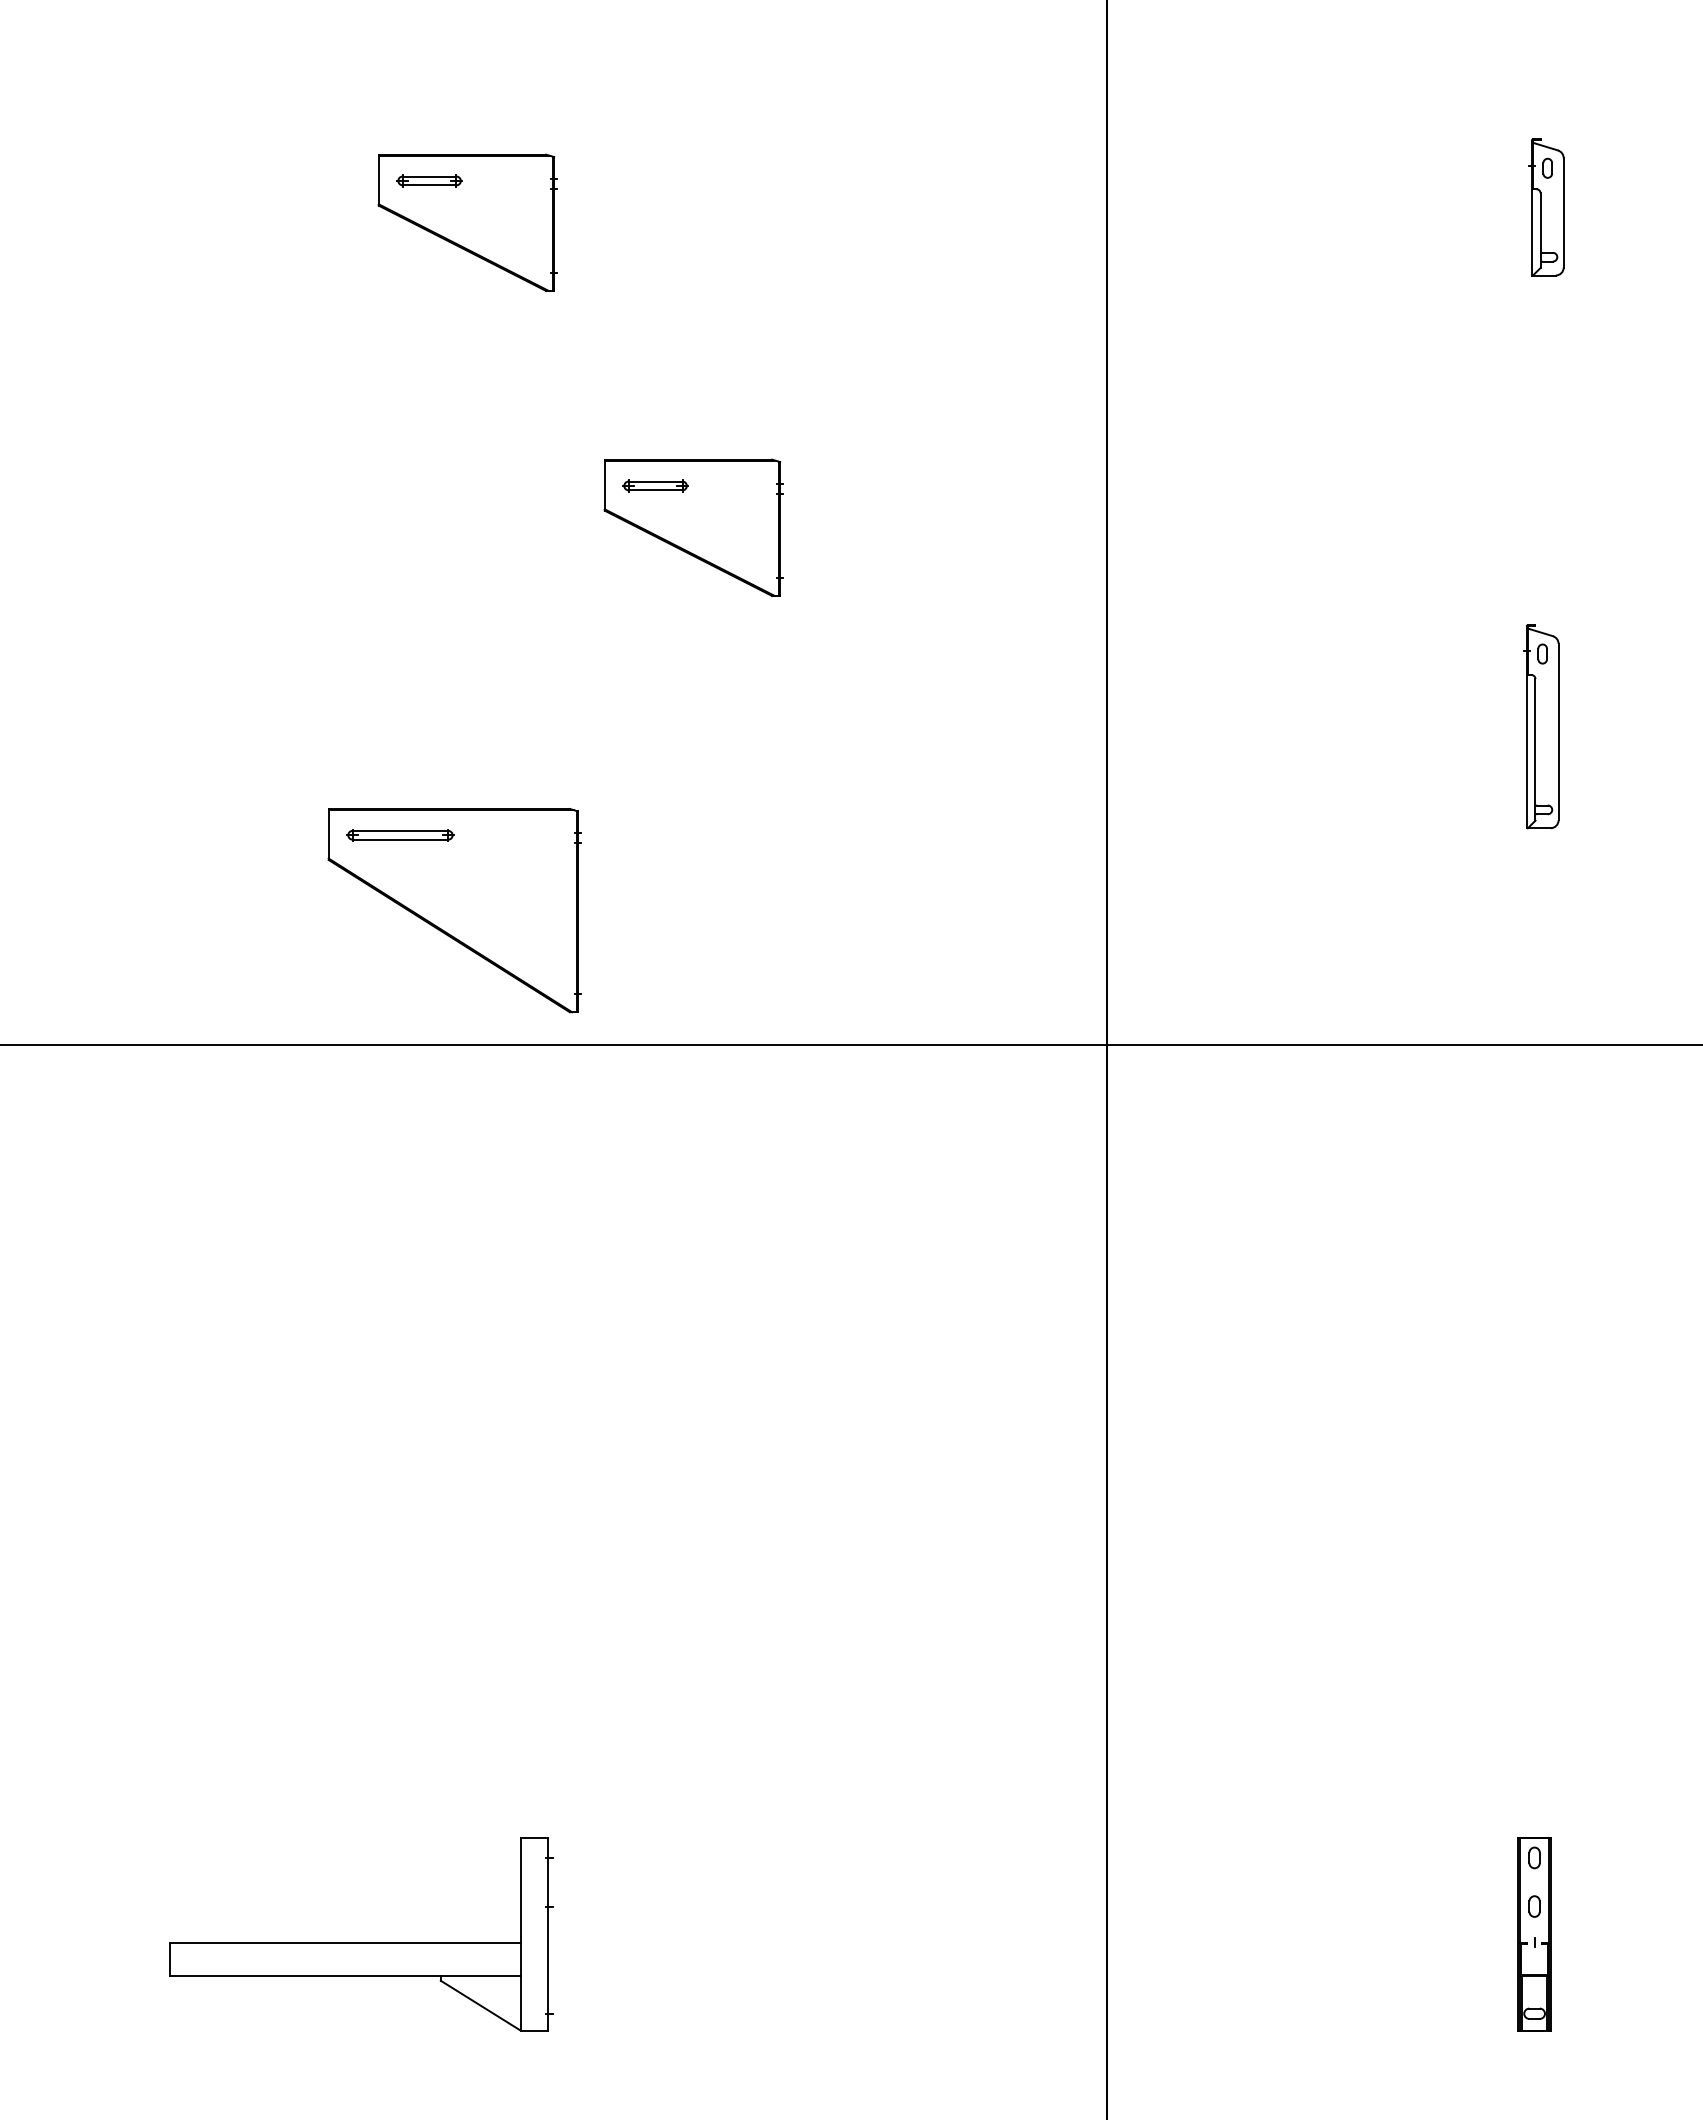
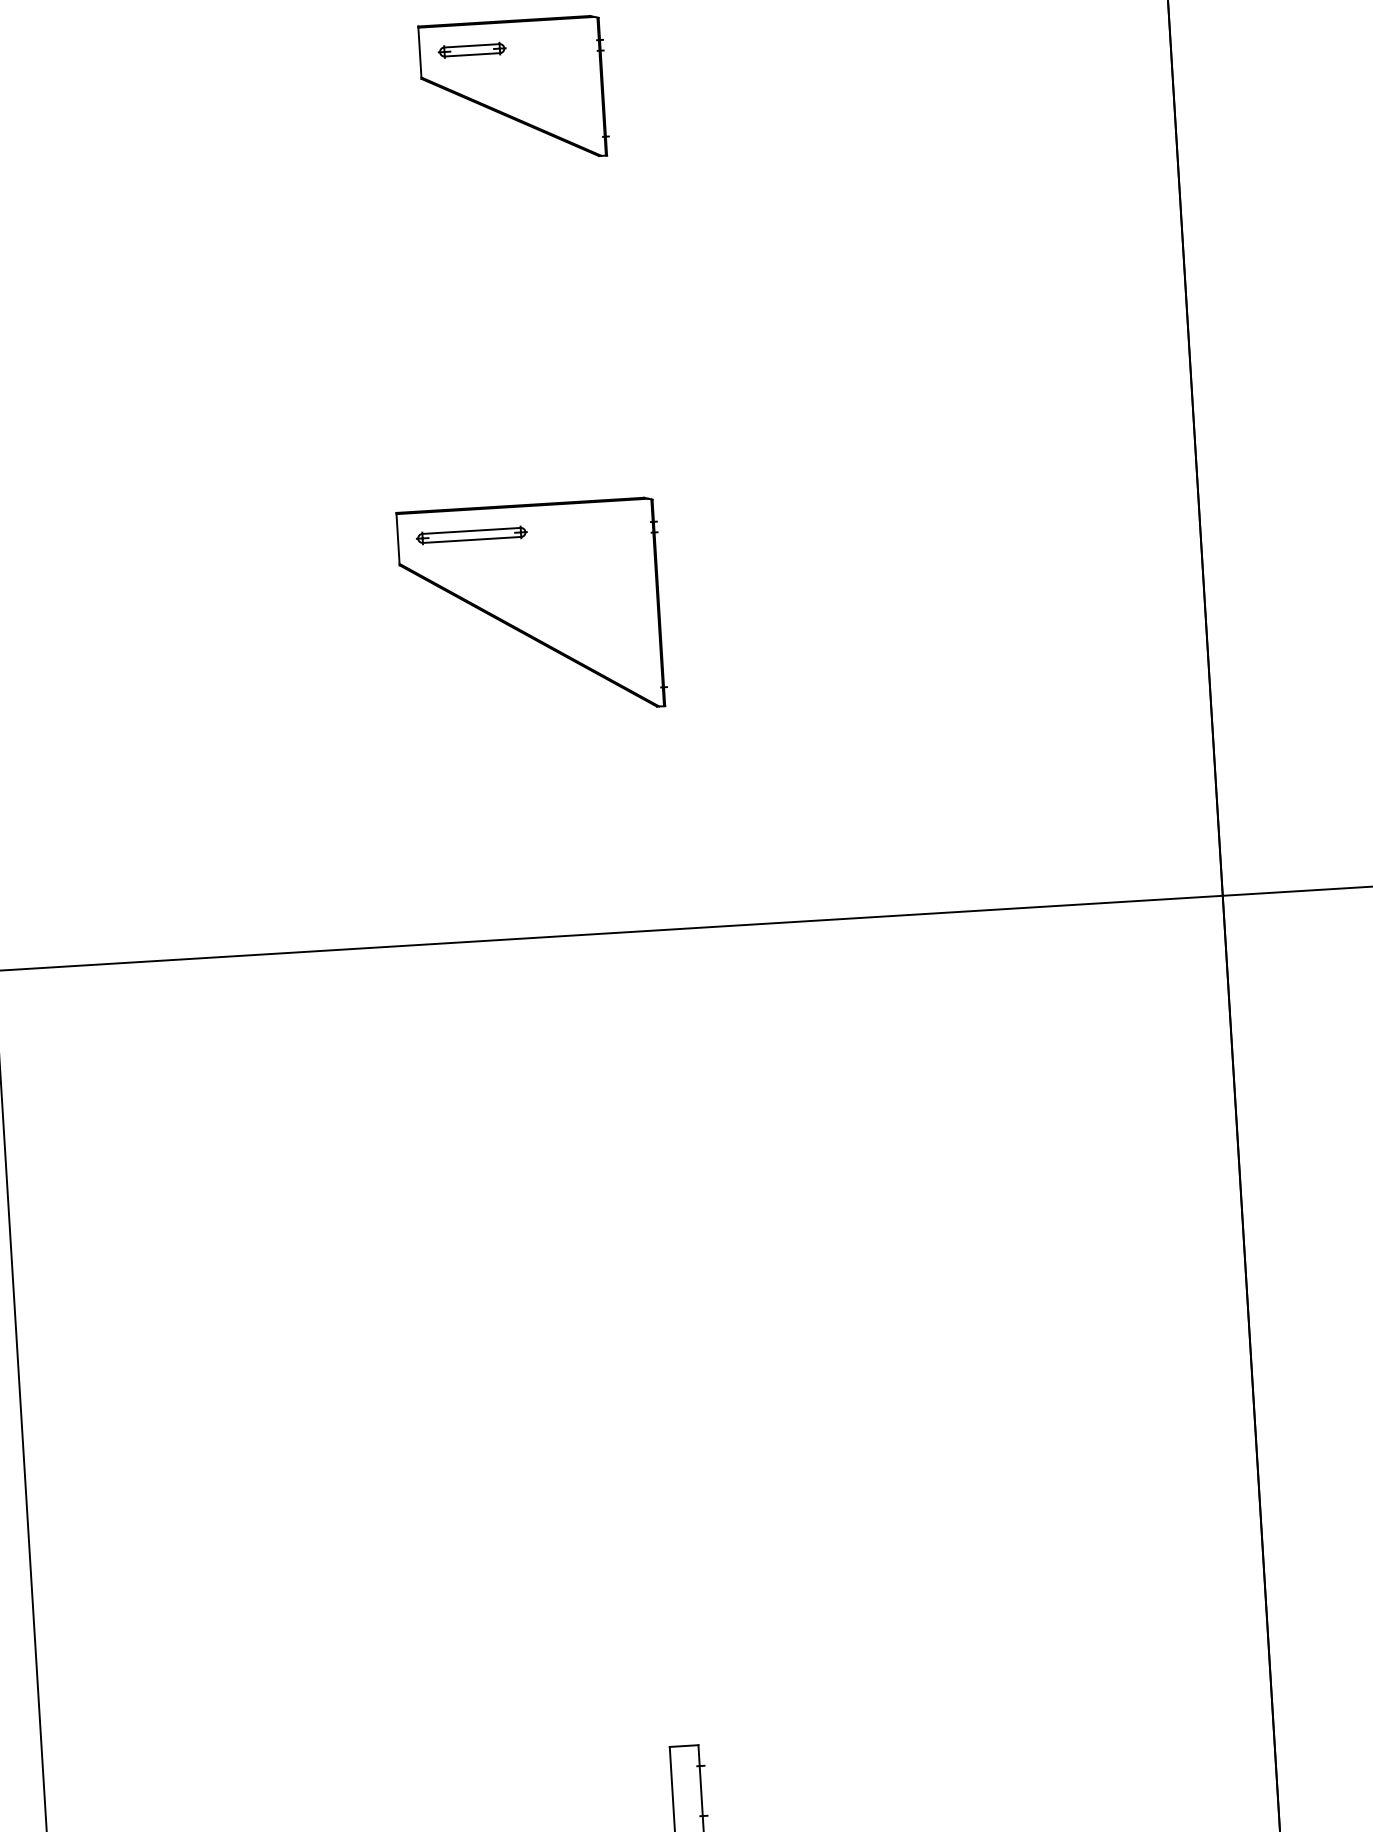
part: (693, 527) -> (765, 389), removed
part: (454, 910) -> (532, 609), moved

